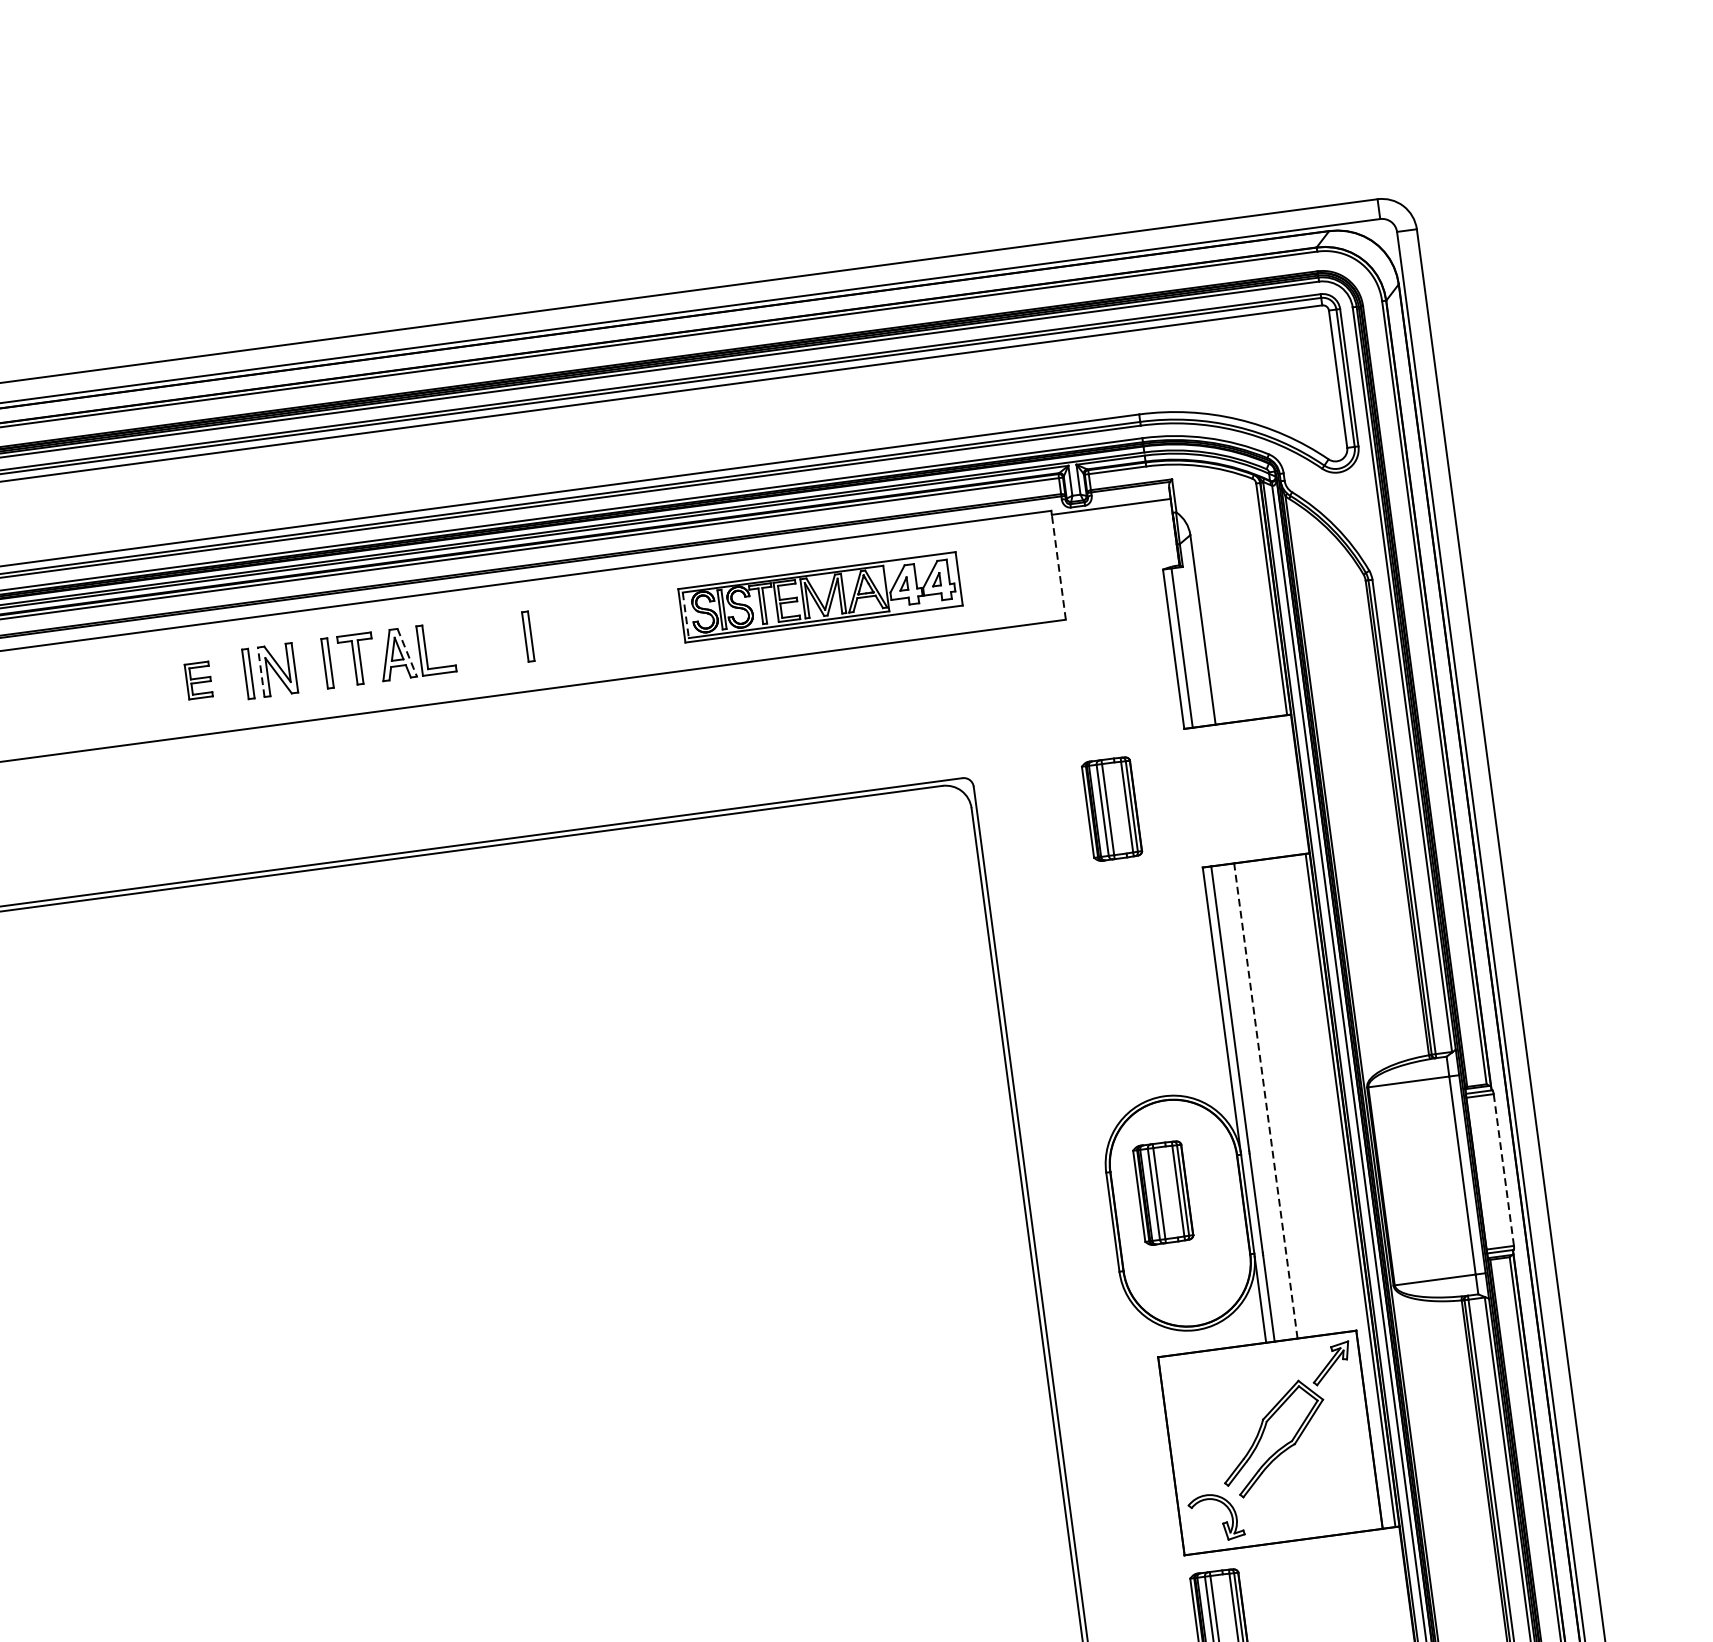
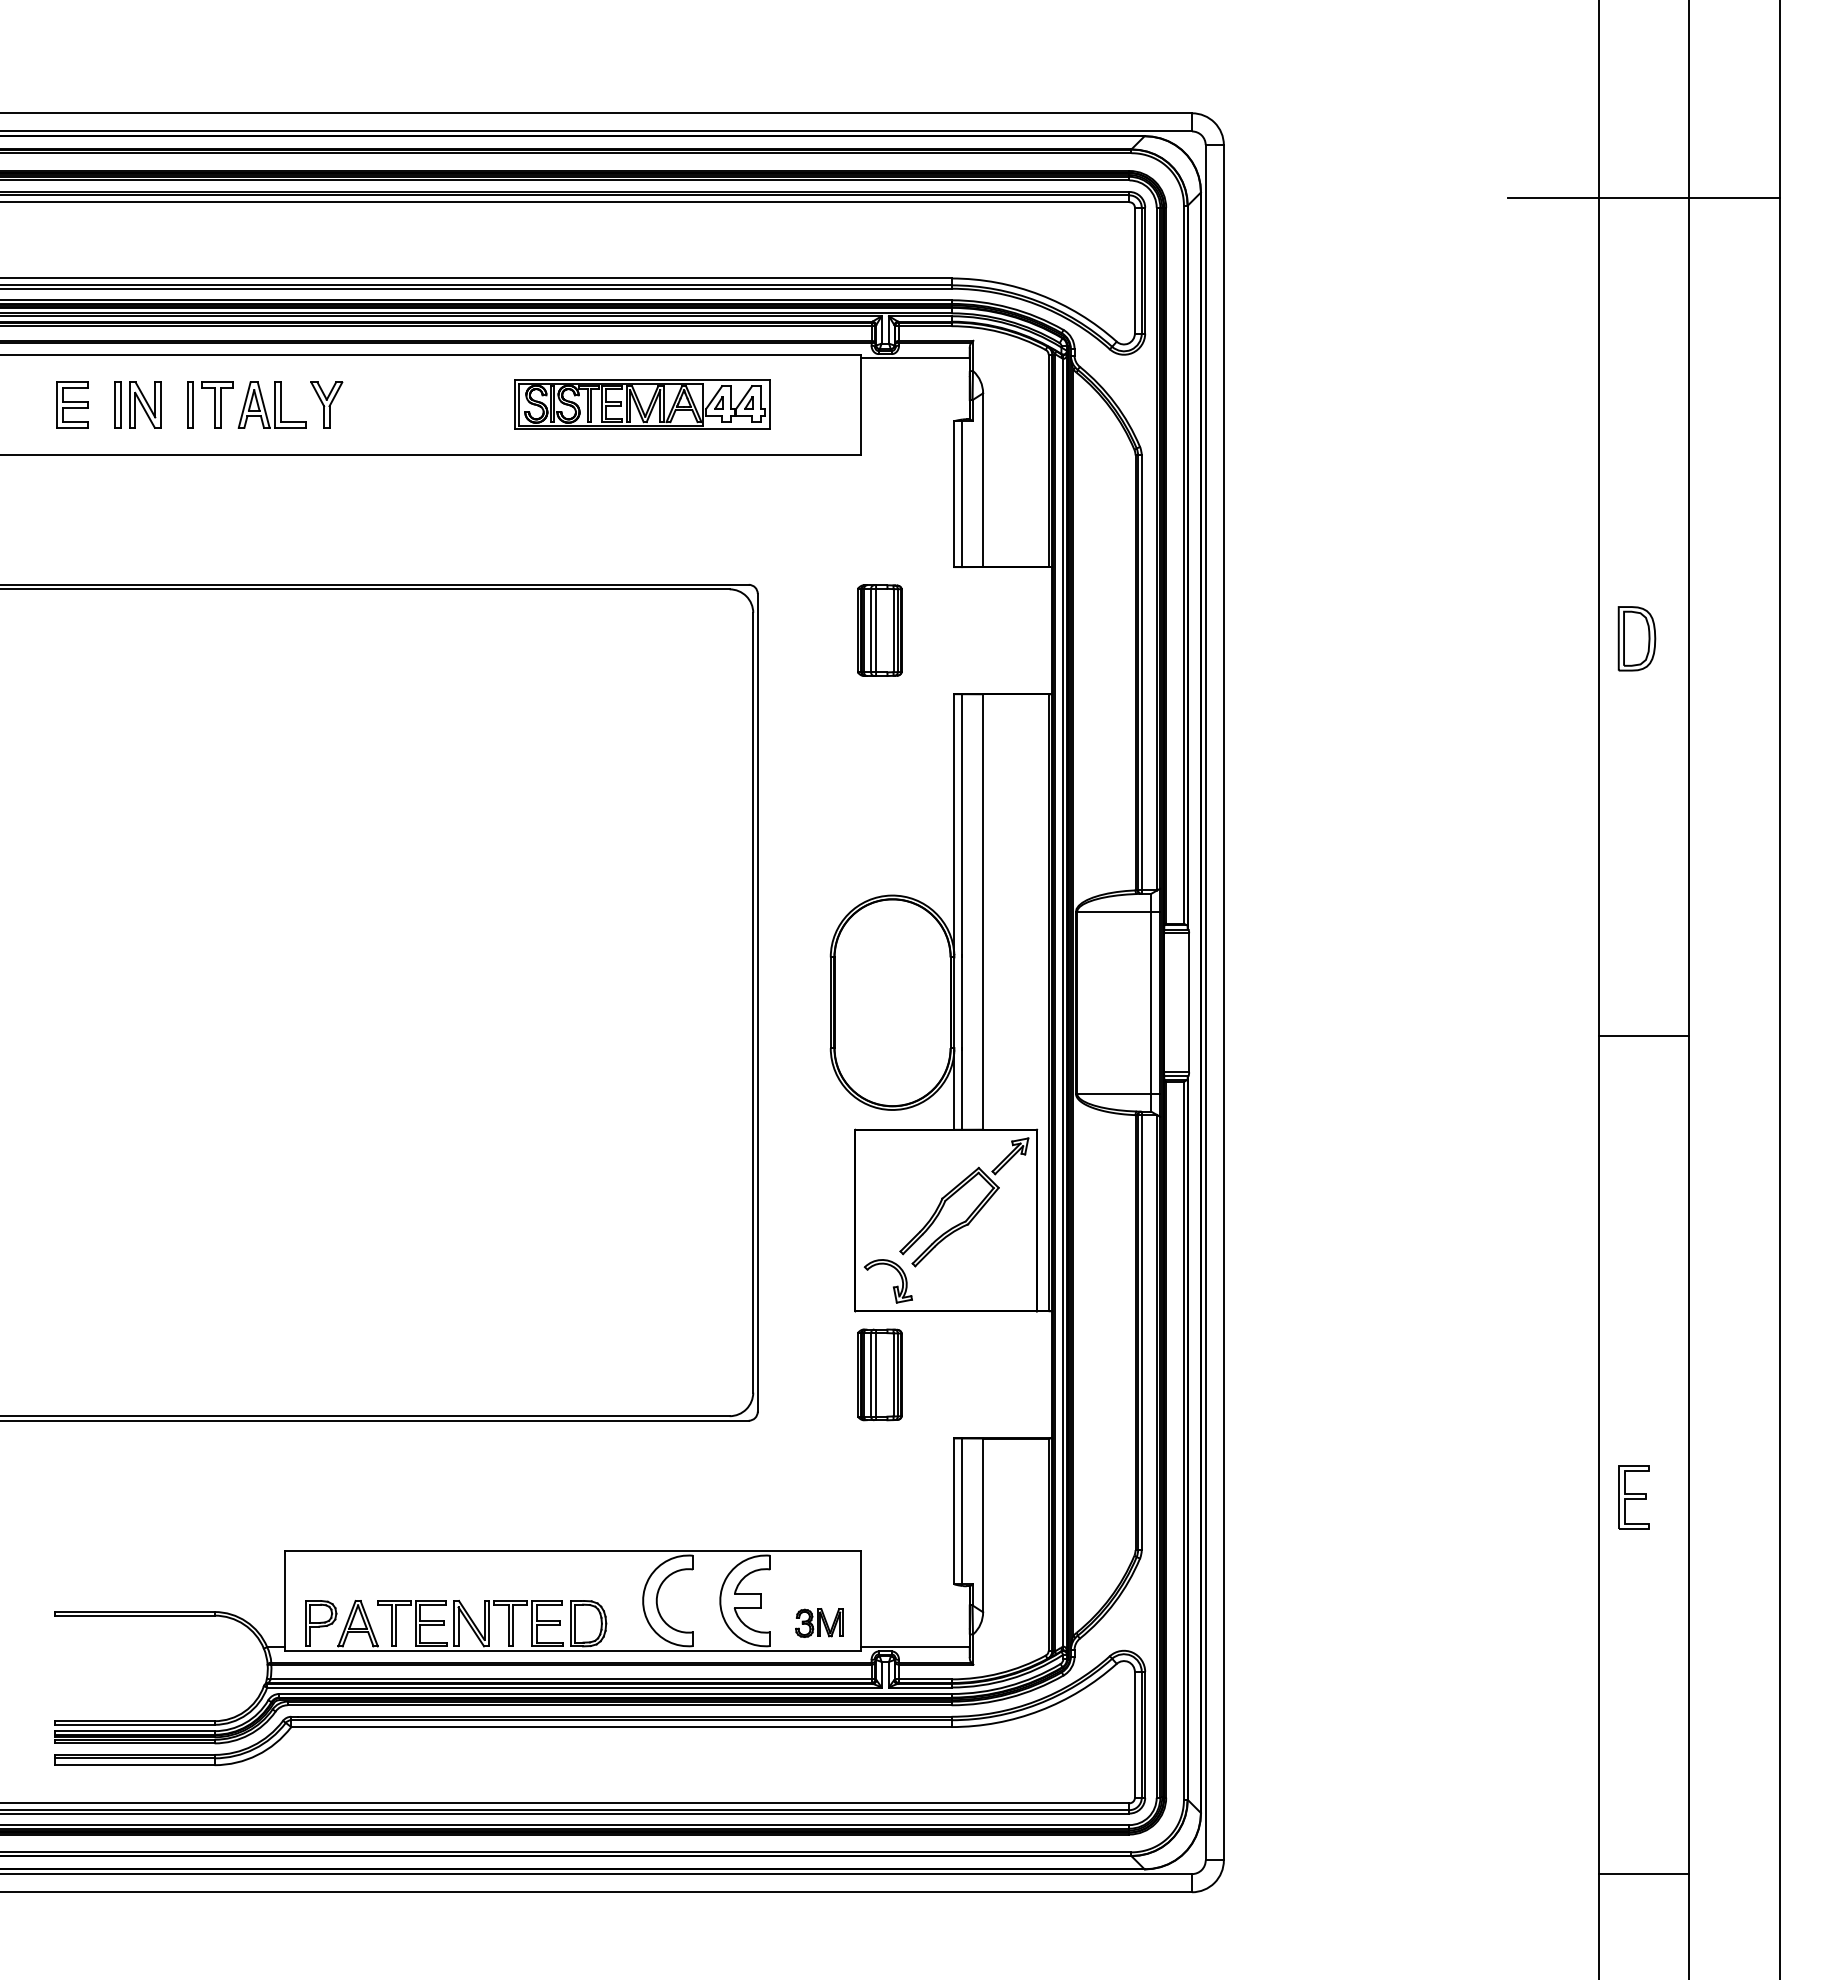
line: (1058, 566) -> (860, 405), dashed -> solid
line: (686, 614) -> (519, 404), dashed -> solid
part: (528, 635) -> (374, 404), removed
part: (475, 642) -> (326, 404), added
line: (407, 653) -> (263, 405), dashed -> solid
line: (260, 672) -> (129, 405), dashed -> solid
part: (198, 679) -> (72, 404), size x1.43
line: (1266, 1101) -> (983, 912), dashed -> solid
line: (1504, 1169) -> (1189, 1002), dashed -> solid
part: (1163, 1192) -> (879, 982), removed

